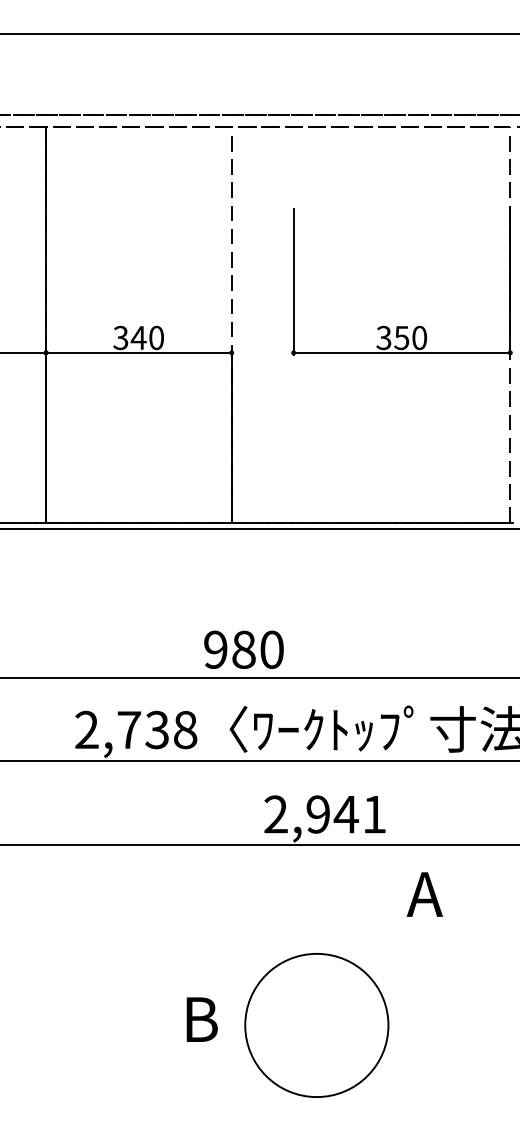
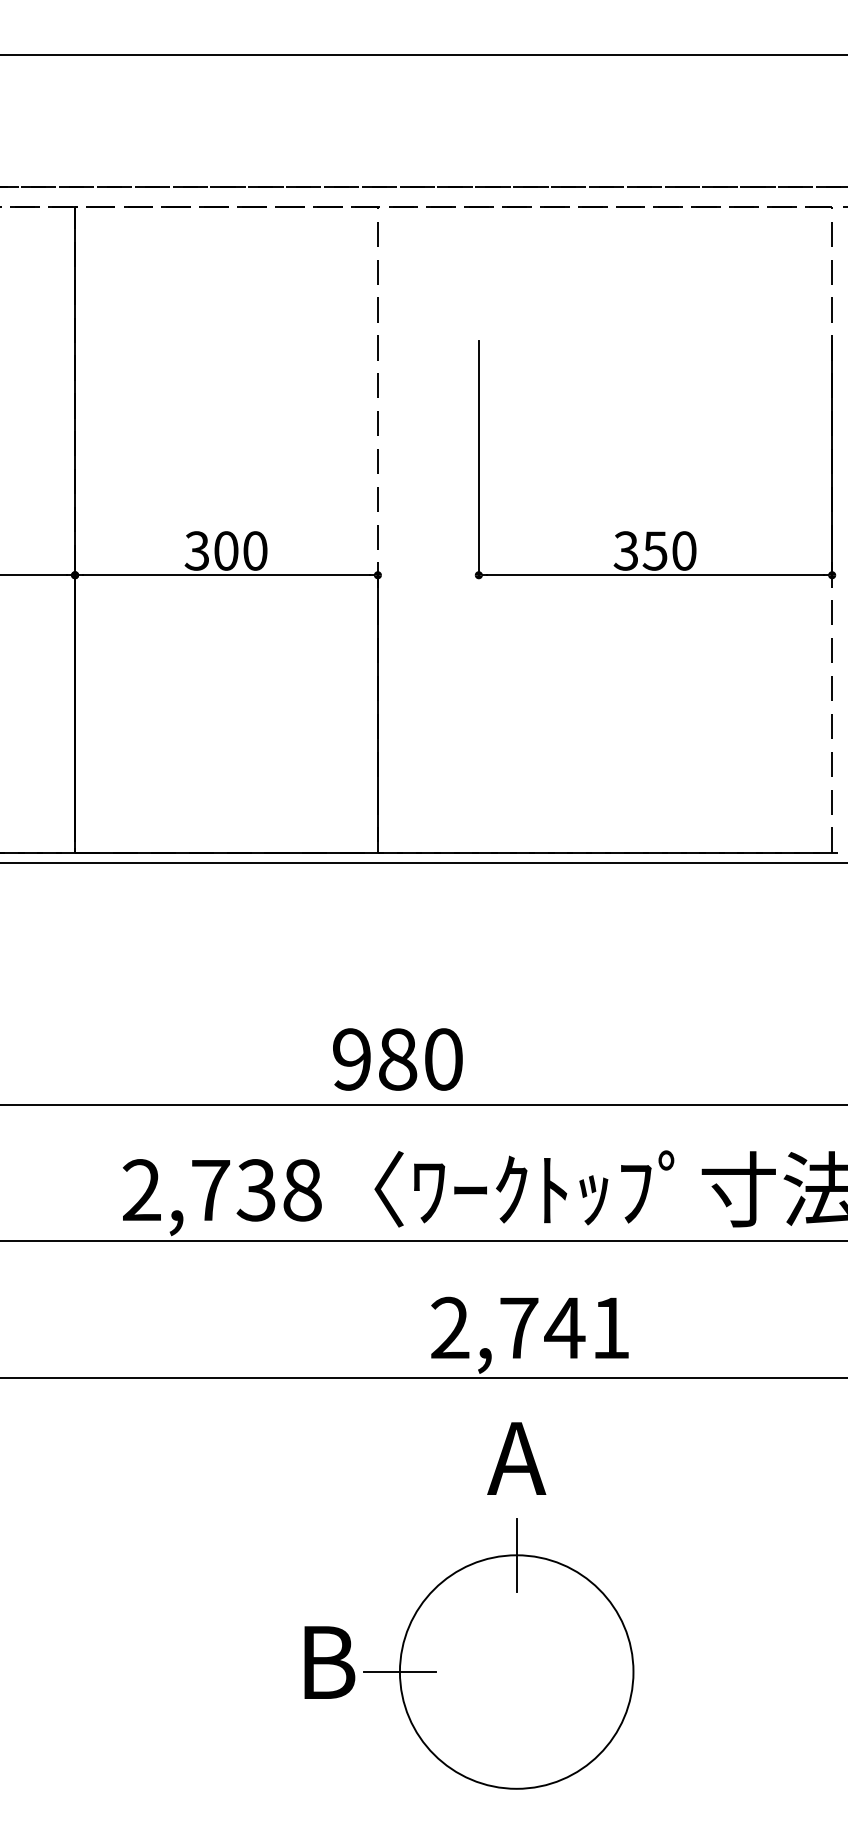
text: (138, 337) -> (225, 550), 340 -> 300
text: (318, 814) -> (519, 1328), 2,941 -> 2,741
text: (424, 894) -> (516, 1458), moved
line: (316, 953) -> (516, 1554), added
line: (244, 1025) -> (398, 1672), added

